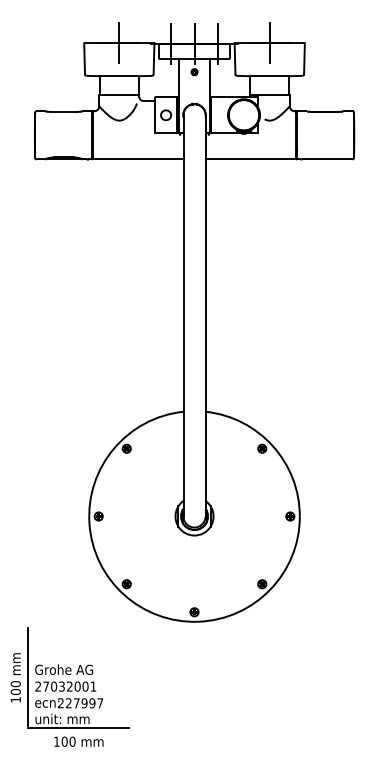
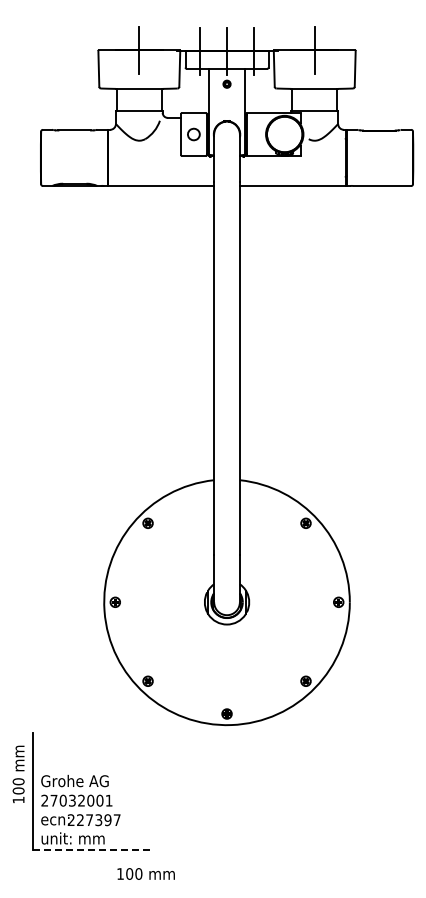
text: (15, 677) -> (18, 773), moved
text: (84, 702) -> (98, 819), 227997 -> 227397
line: (79, 728) -> (92, 849), solid -> dashed
text: (78, 741) -> (145, 873), moved

